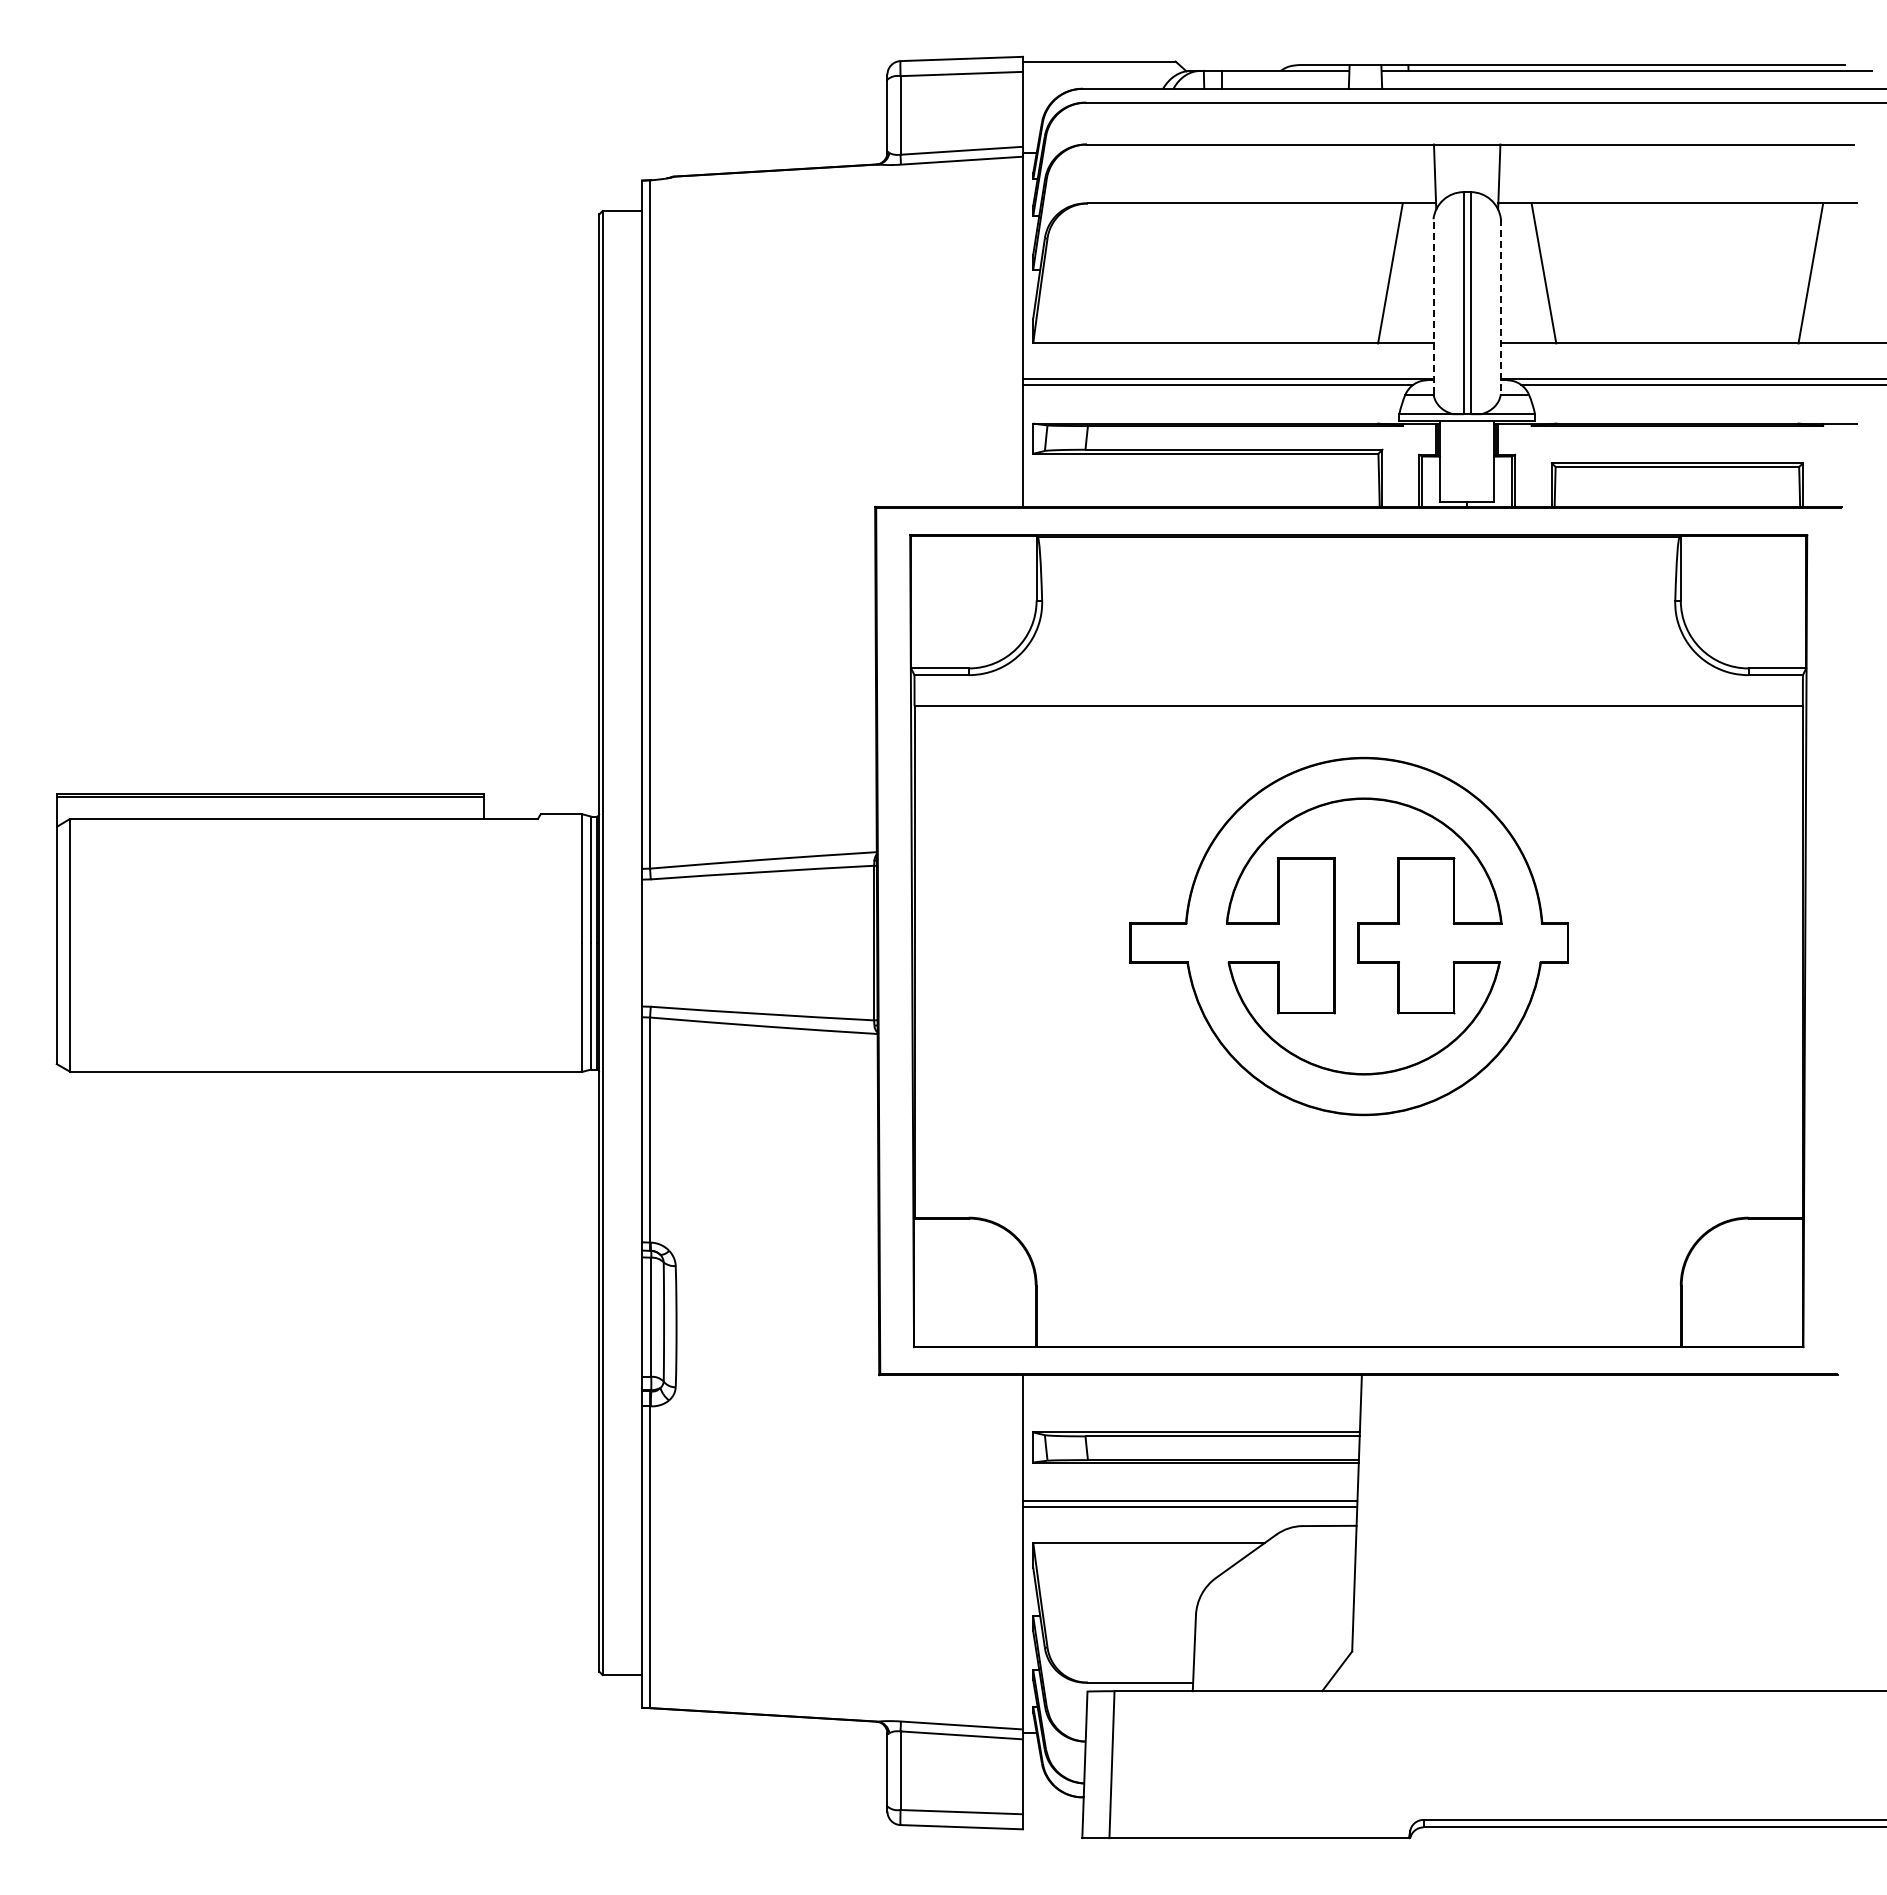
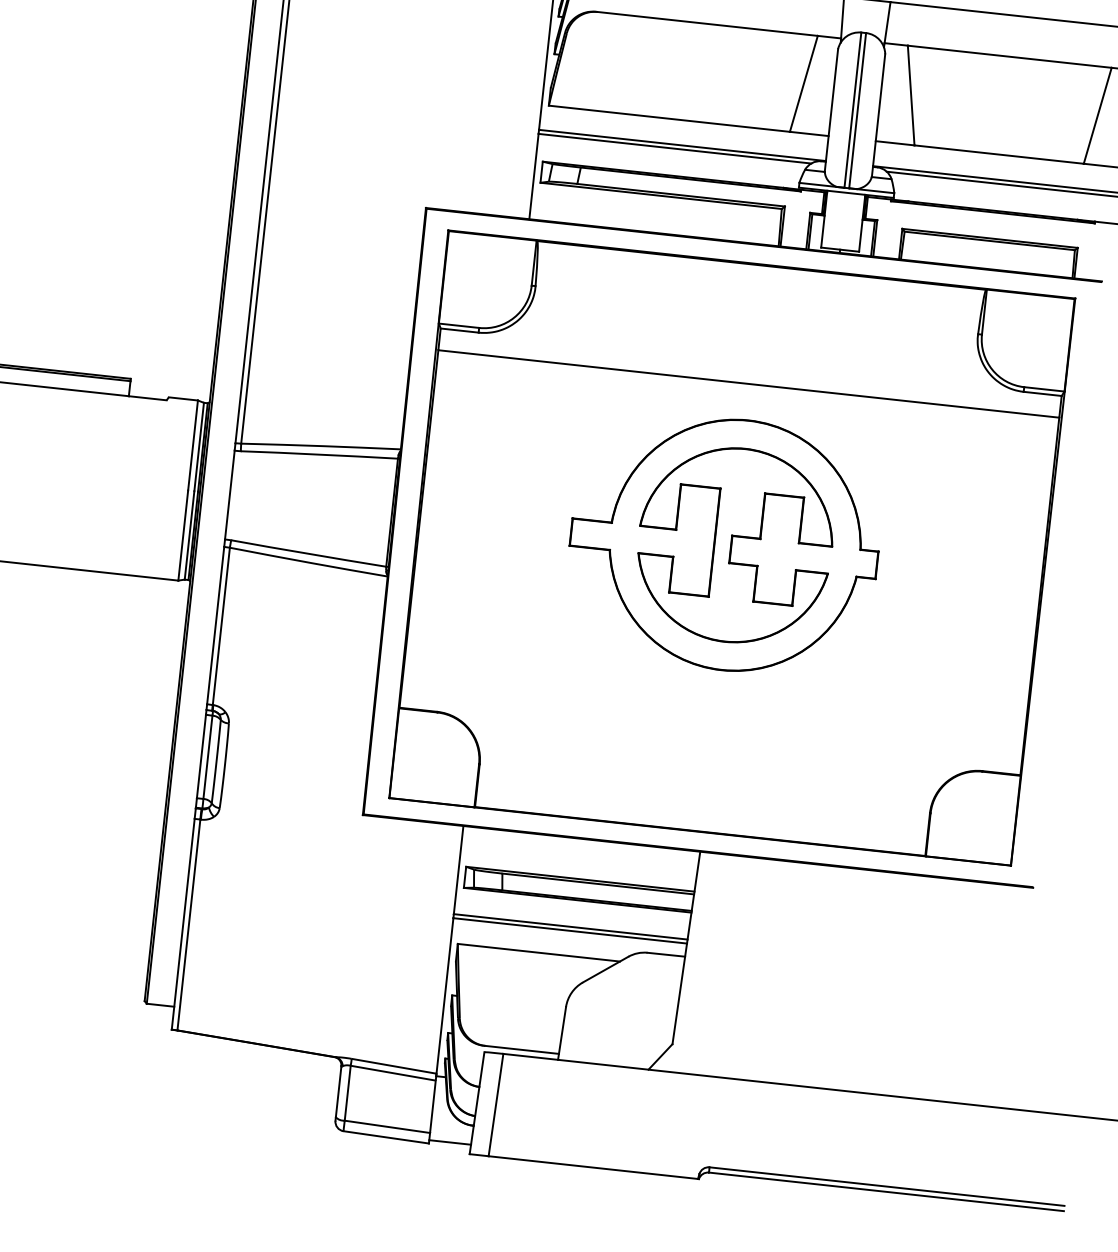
line: (1433, 306) -> (831, 110), dashed -> solid
line: (1500, 307) -> (878, 116), dashed -> solid
line: (1052, 1824) -> (449, 1142), added

